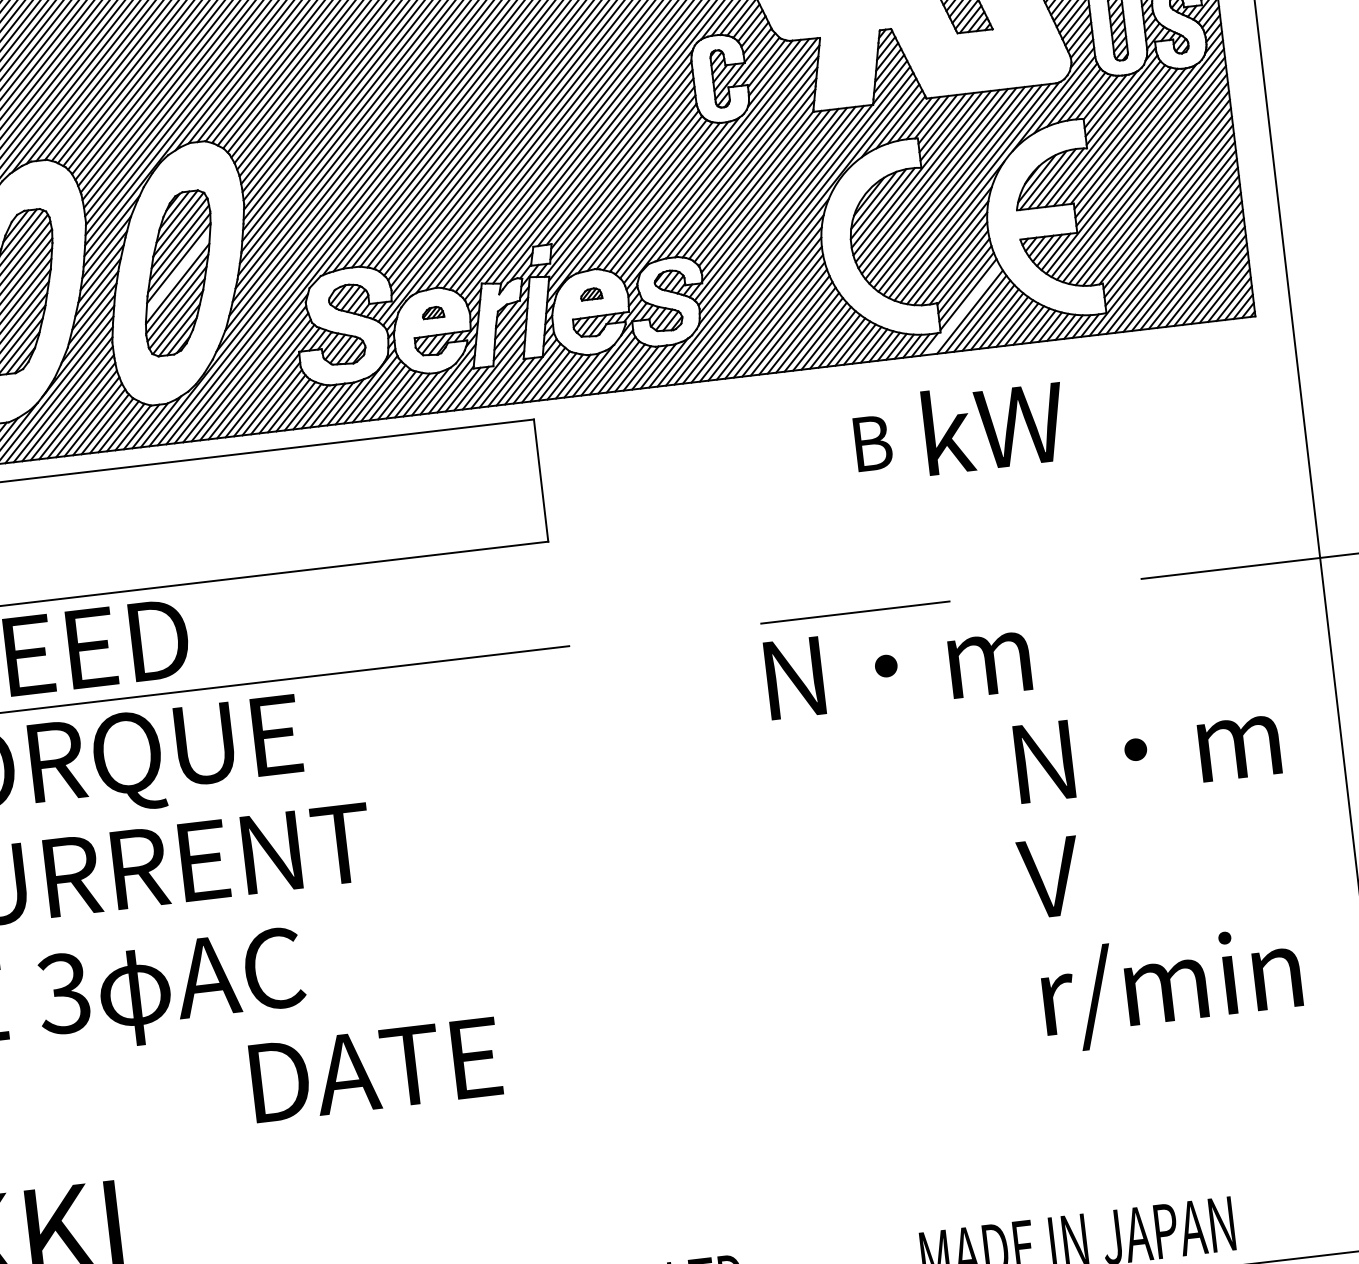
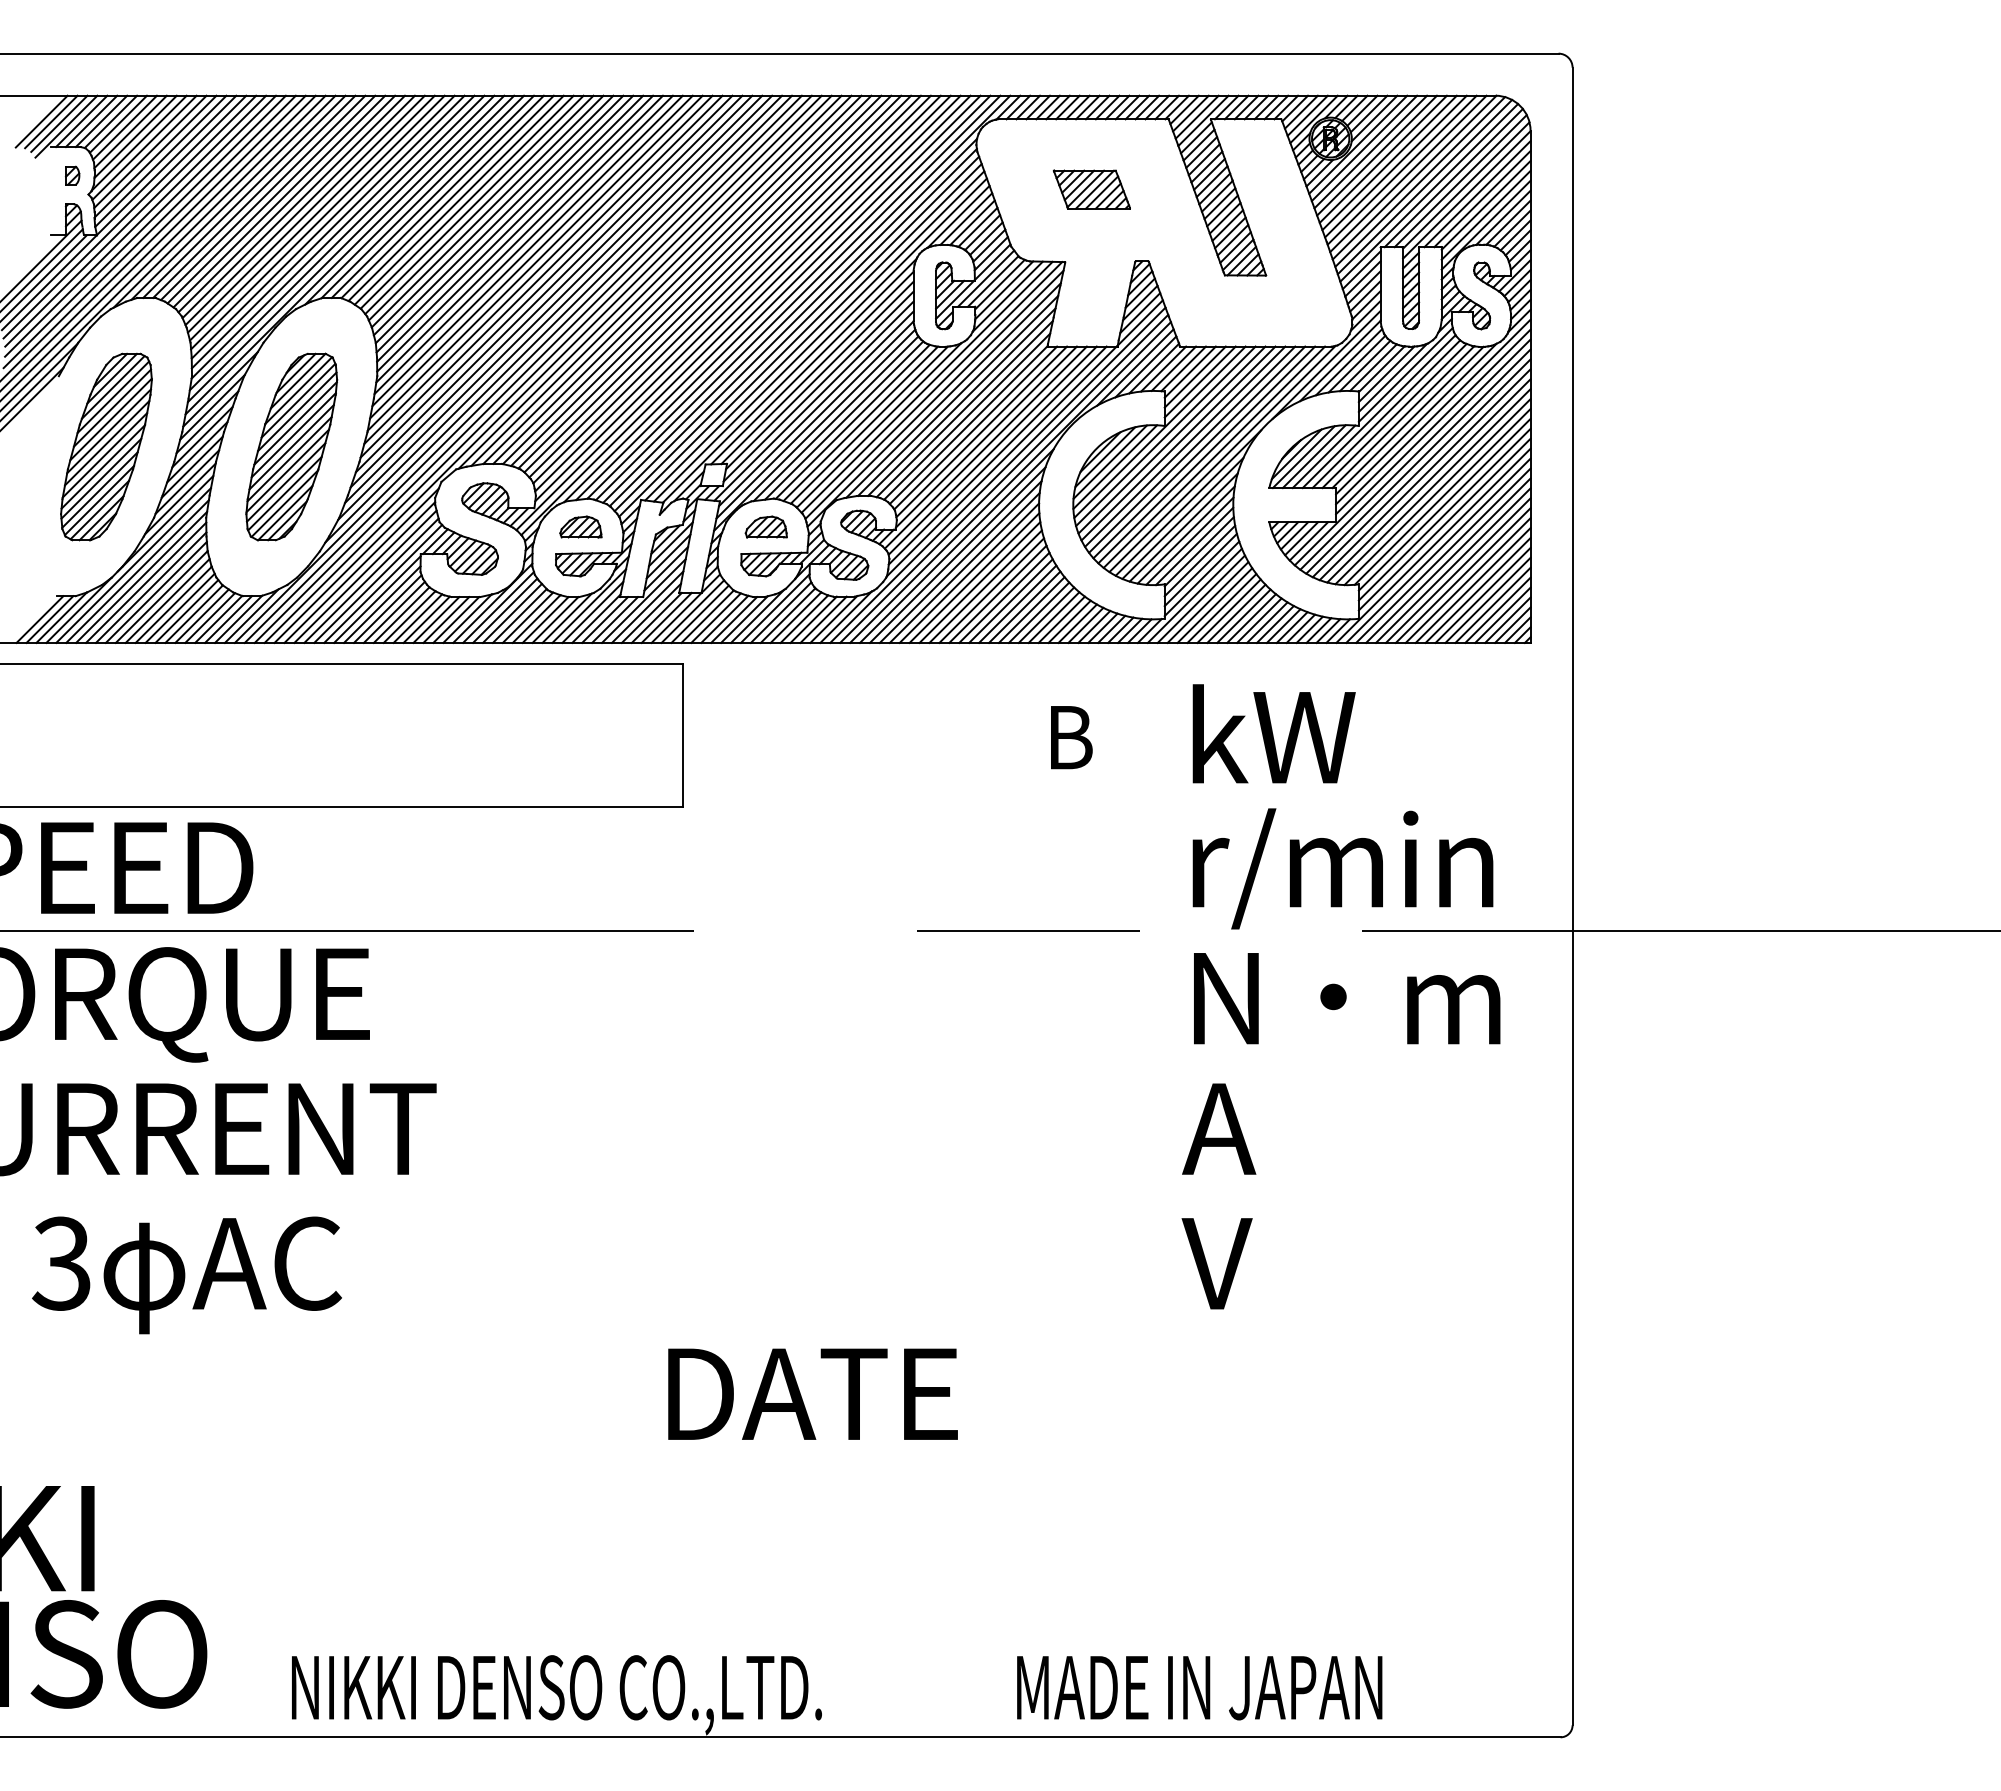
line: (178, 273) -> (291, 447), added
part: (590, 293) -> (765, 526), size x1.67
line: (963, 309) -> (1194, 595), added
part: (432, 312) -> (580, 526), size x1.67
text: (993, 425) -> (1273, 733), moved
text: (898, 666) -> (1347, 998), moved
text: (1142, 749) -> (1341, 1128), N・m -> A
text: (1171, 987) -> (1342, 868), moved
text: (375, 1069) -> (812, 1393), moved

